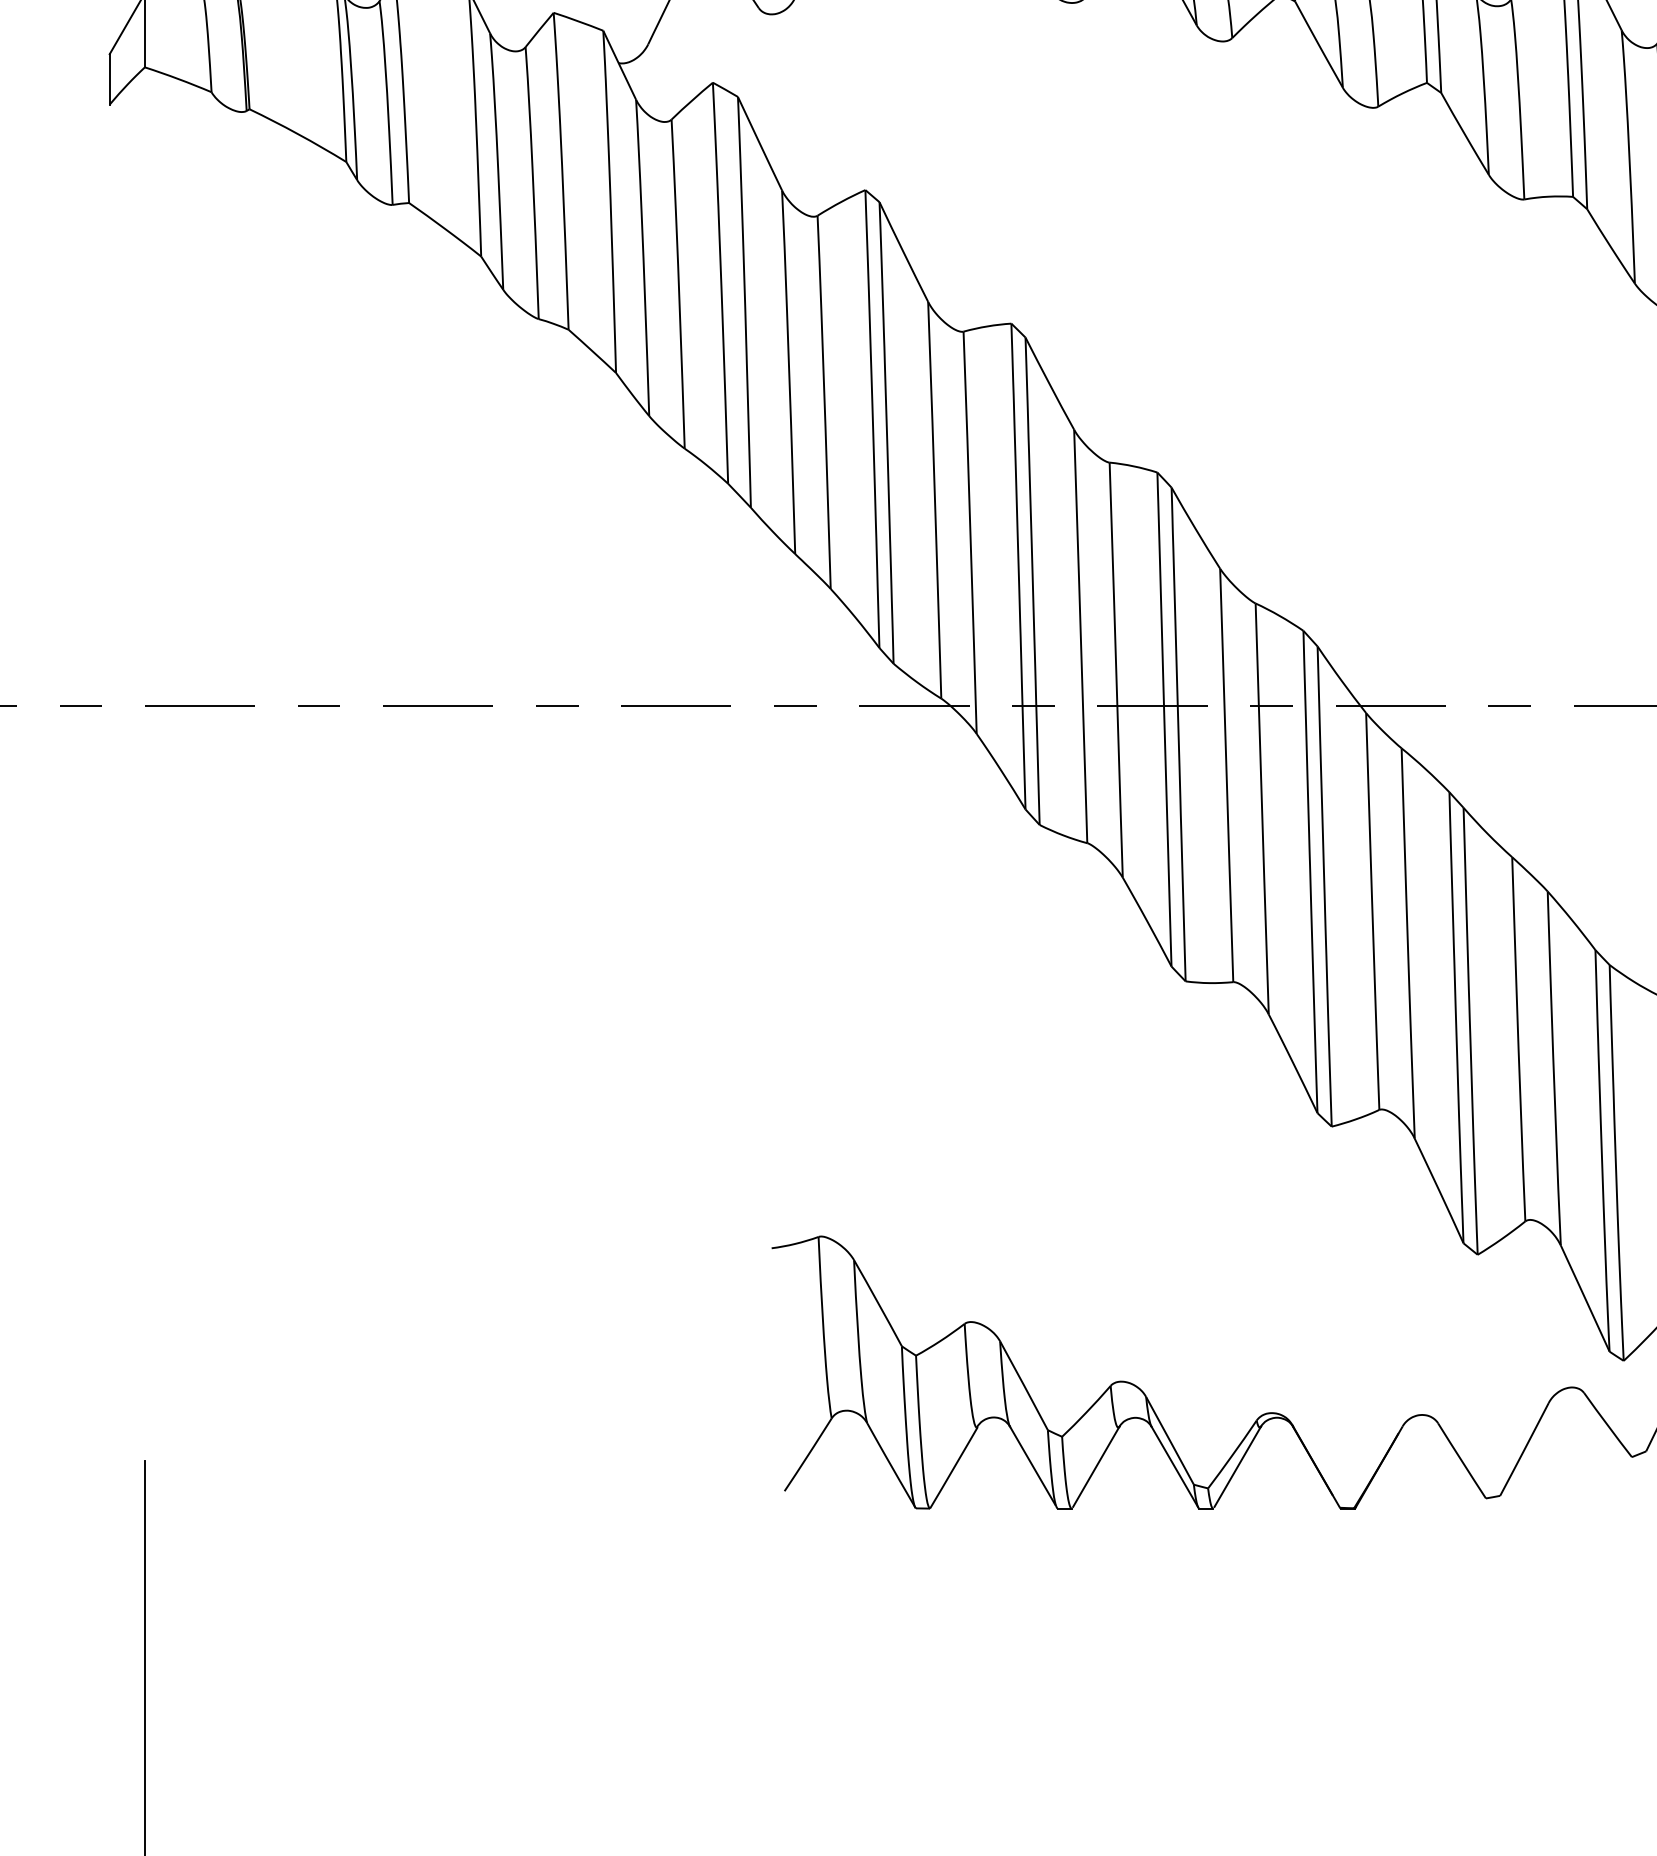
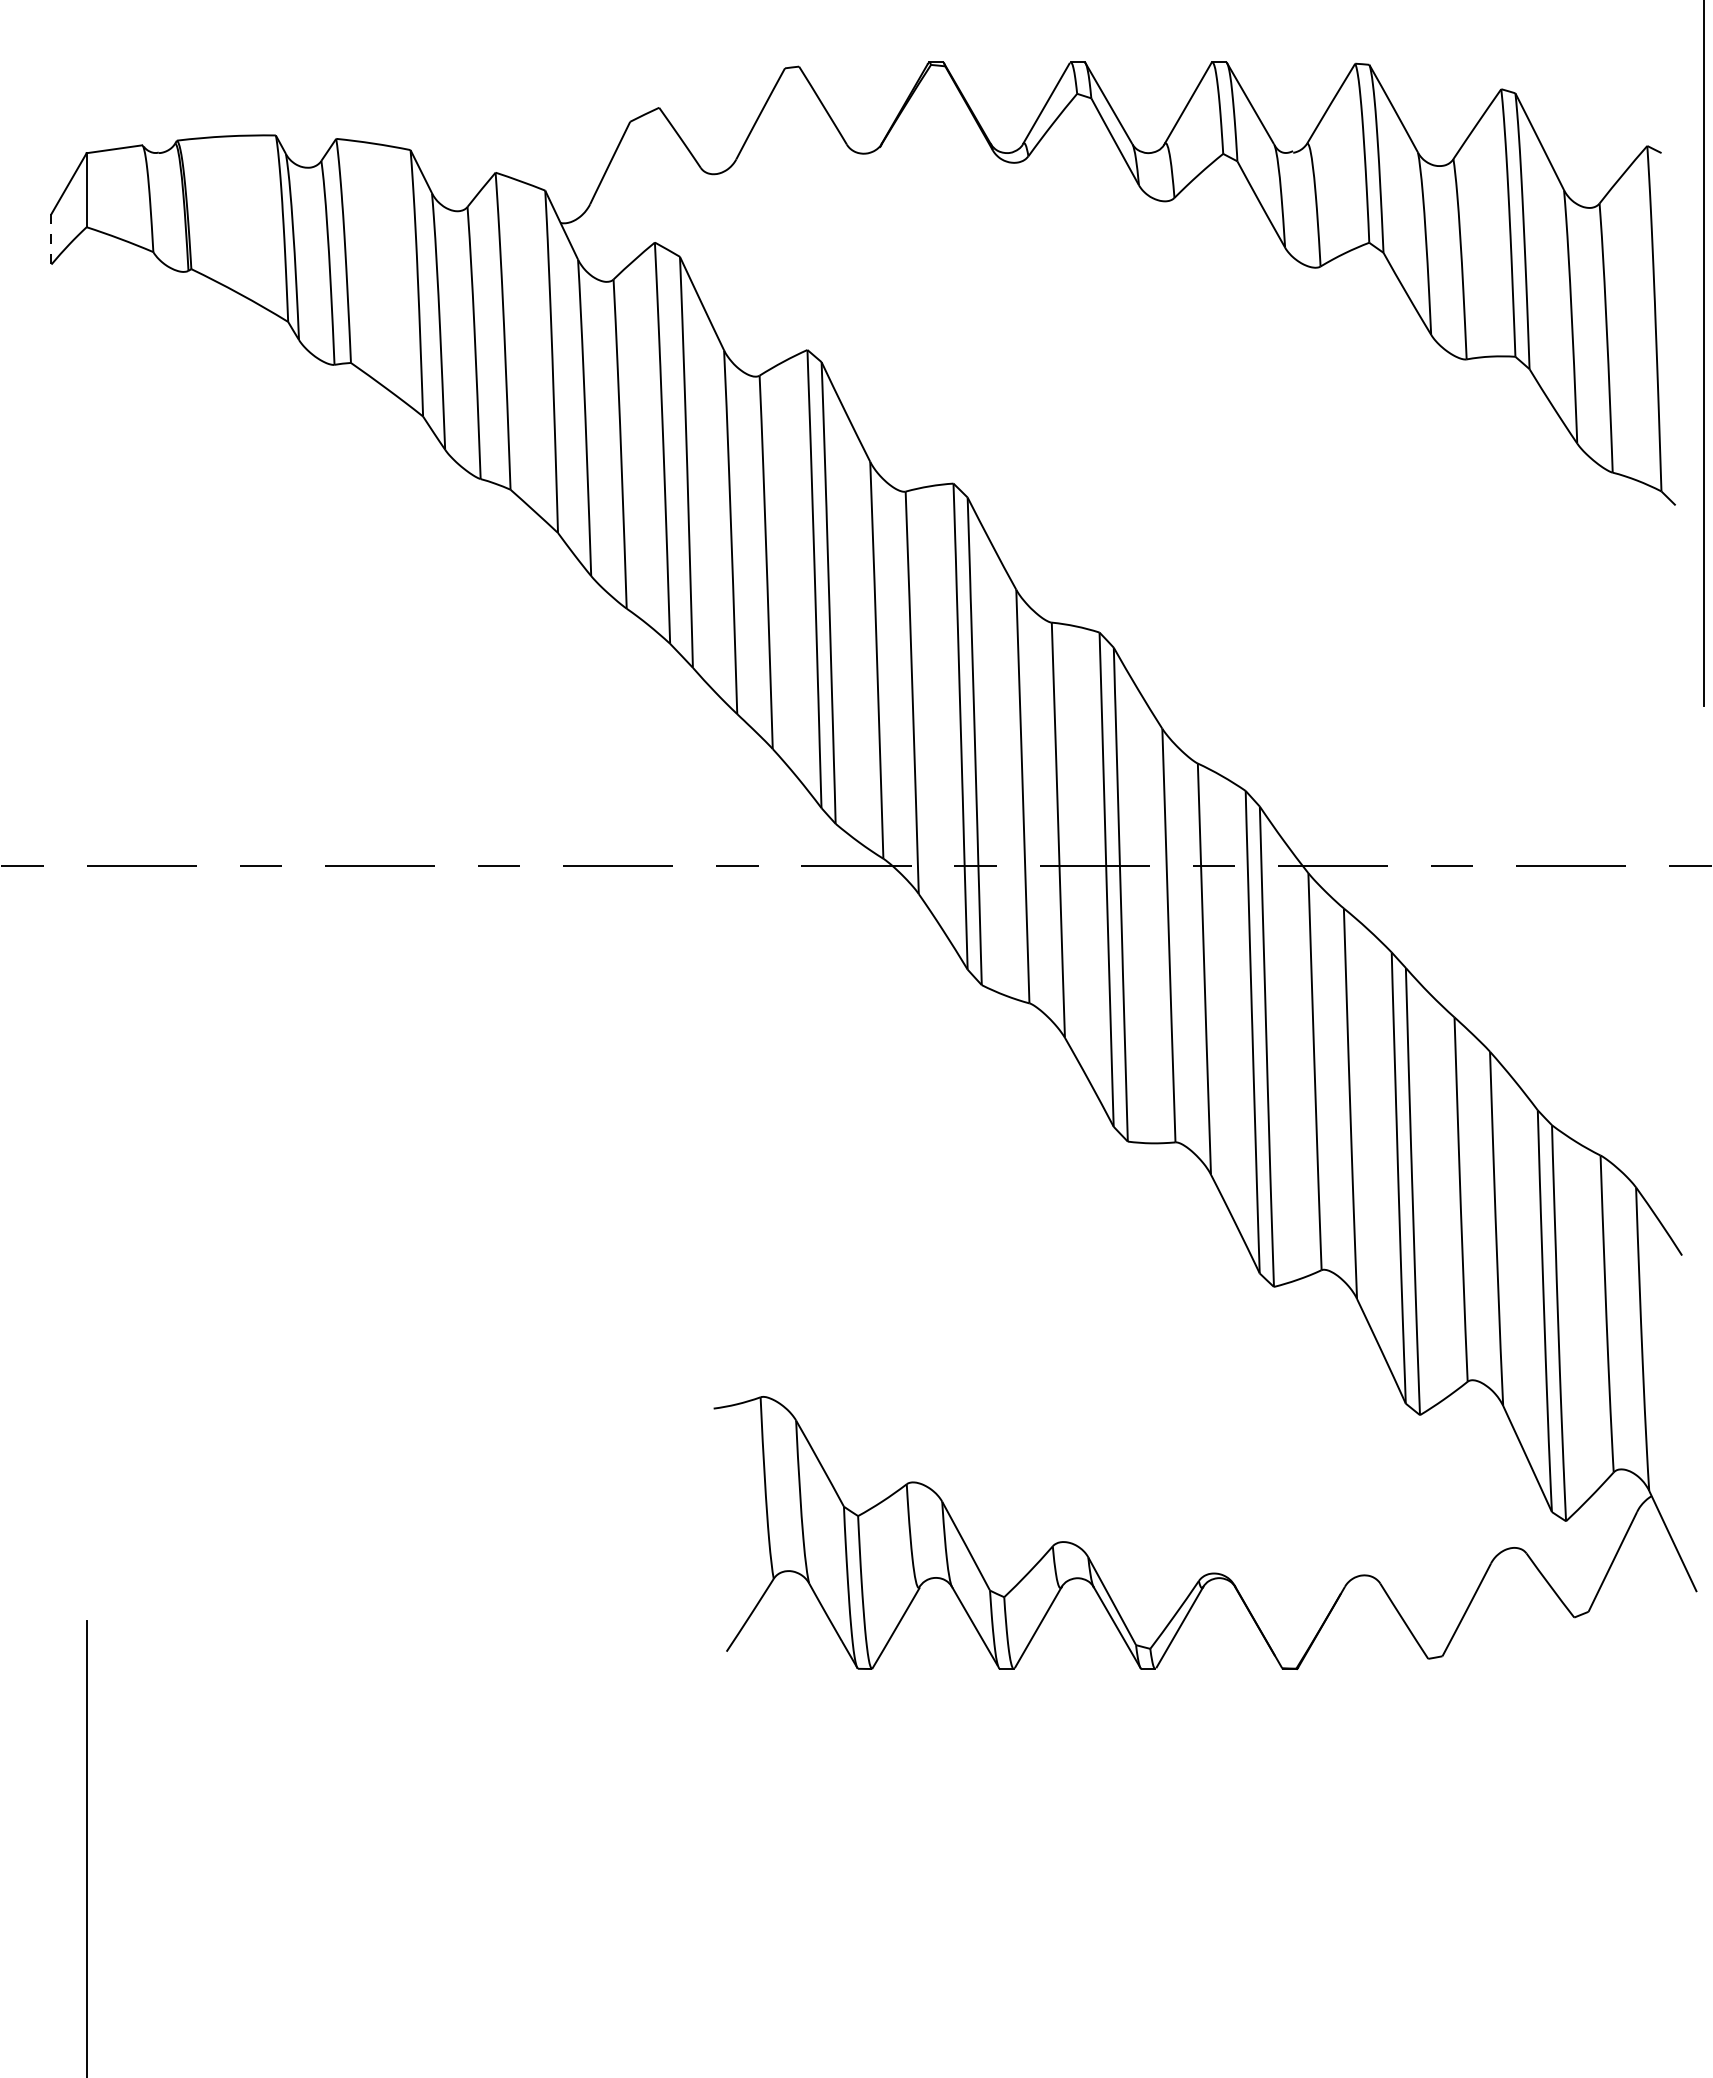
line: (109, 79) -> (51, 239), solid -> dashed

